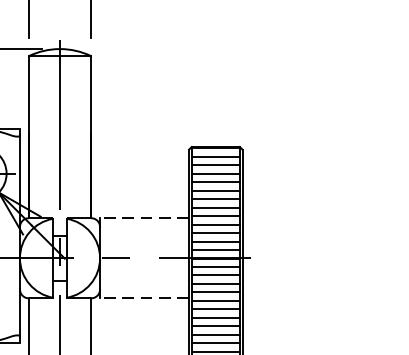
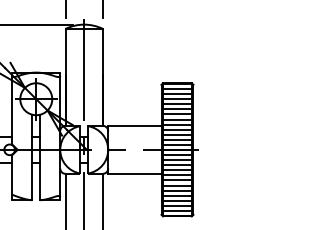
line: (144, 217) -> (134, 125), dashed -> solid
line: (144, 297) -> (134, 173), dashed -> solid

